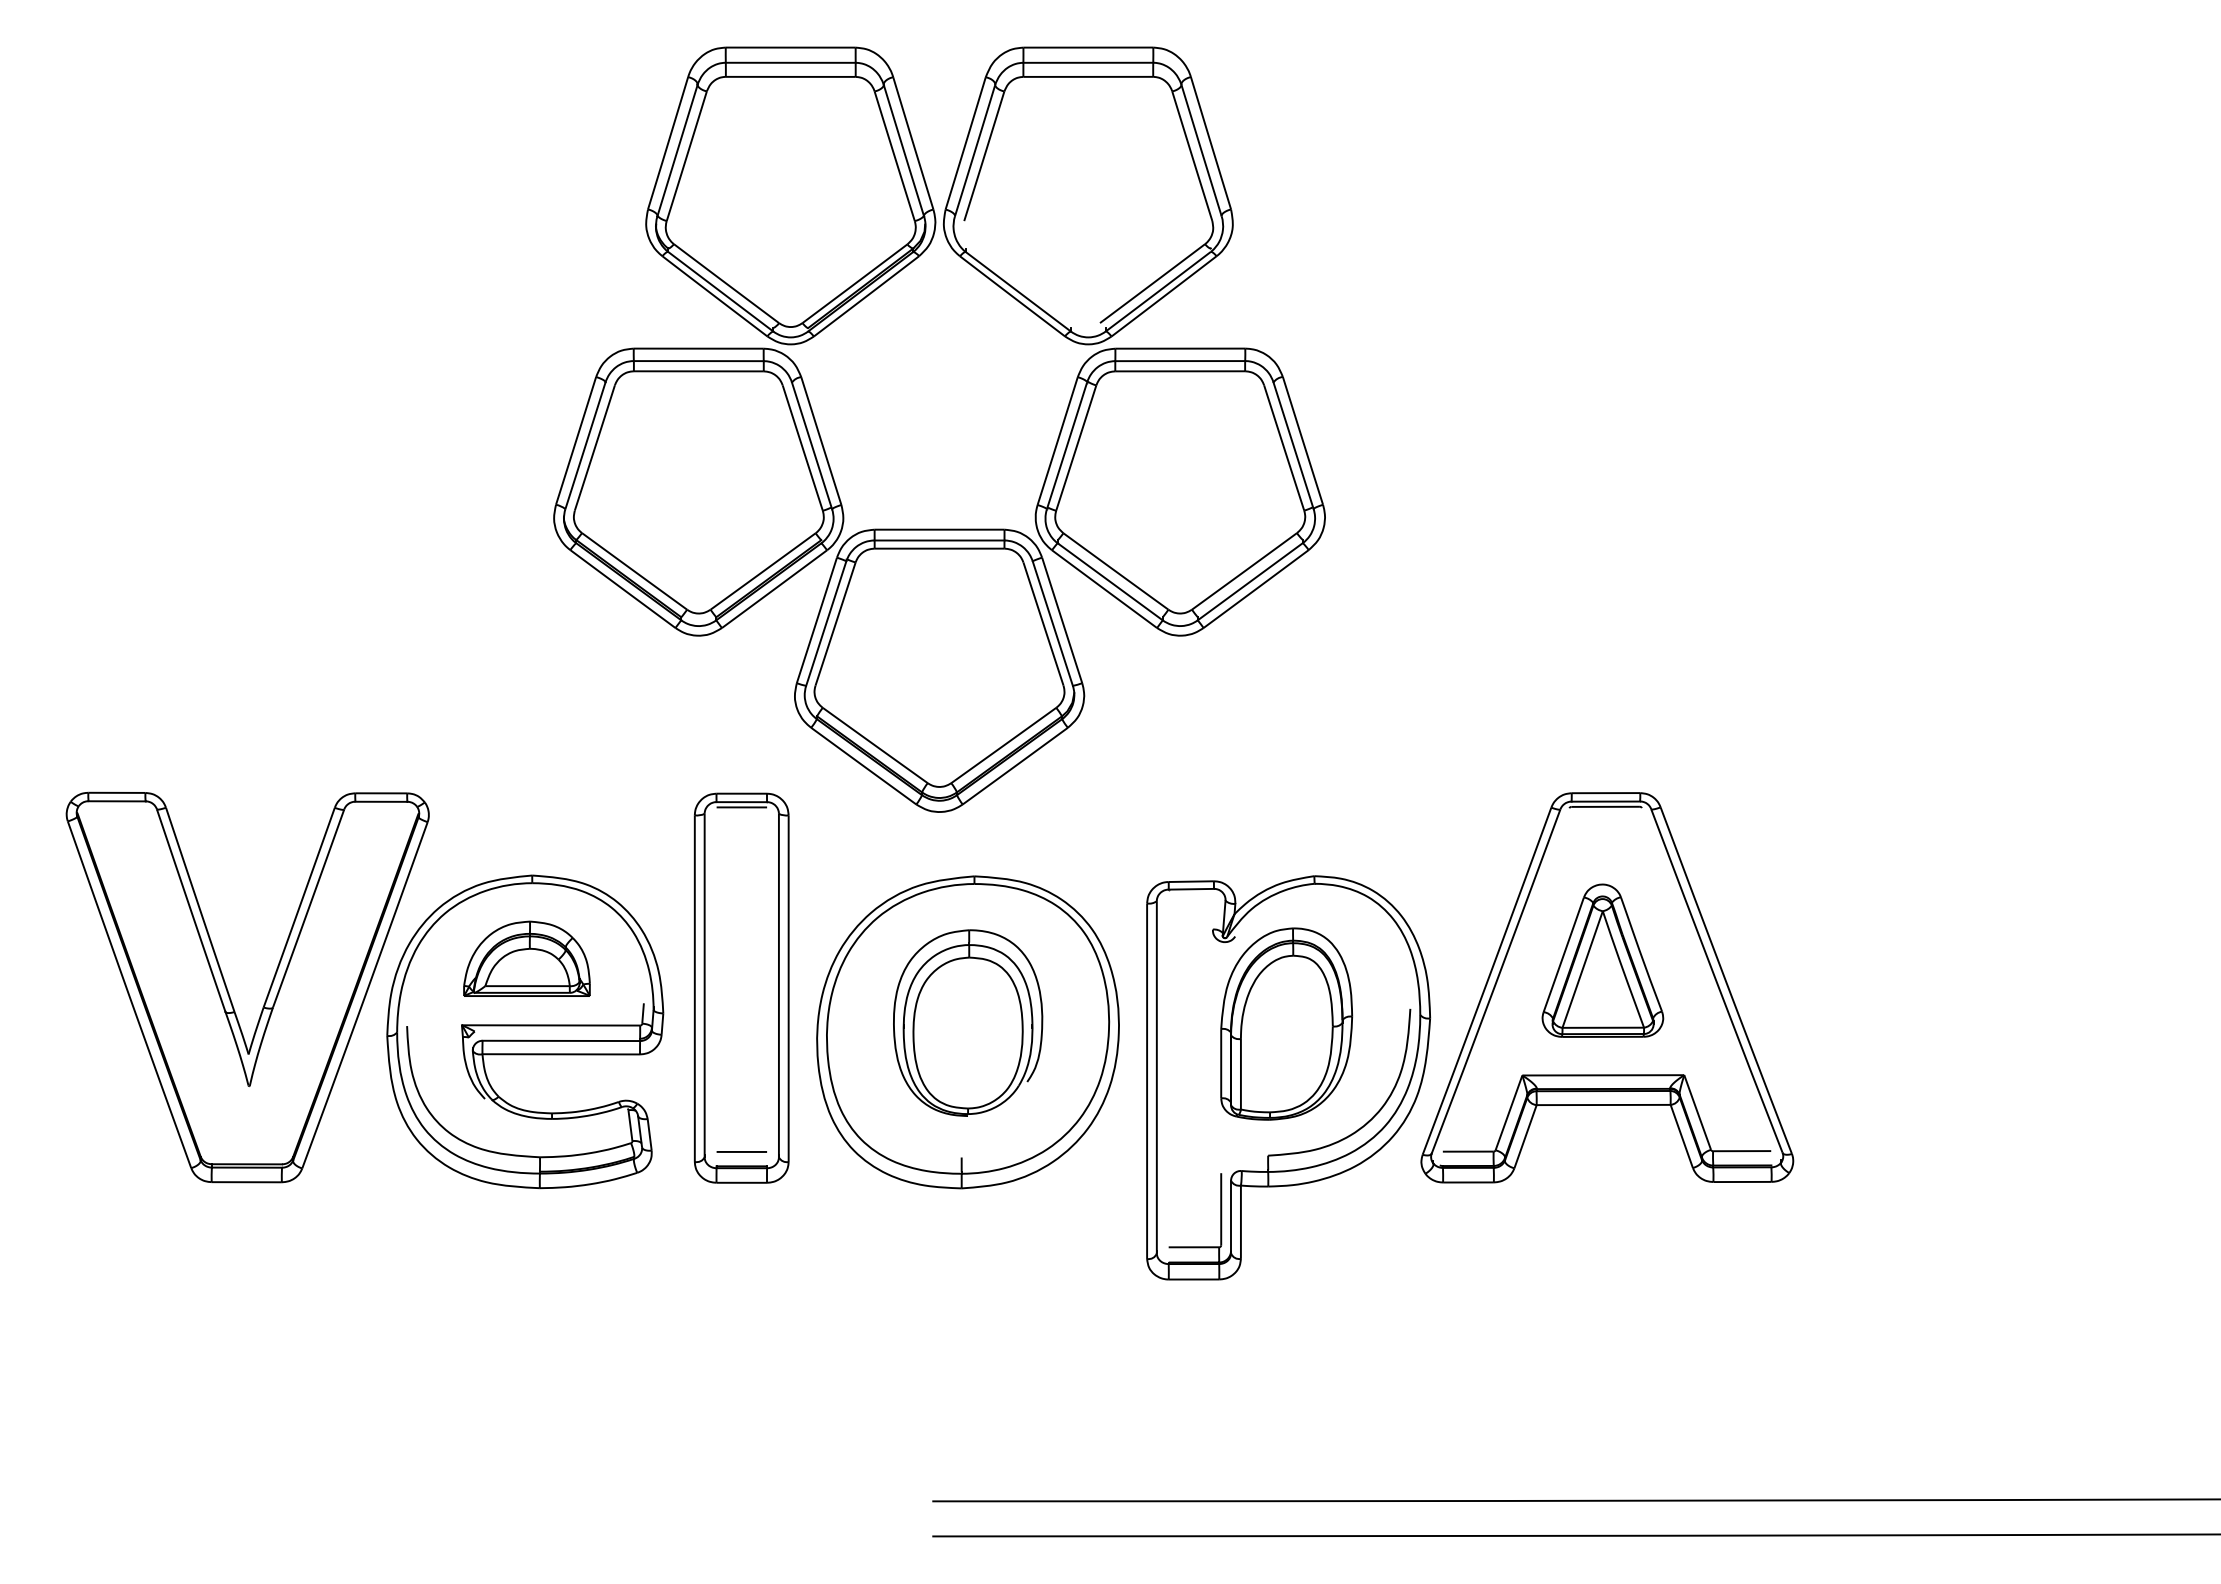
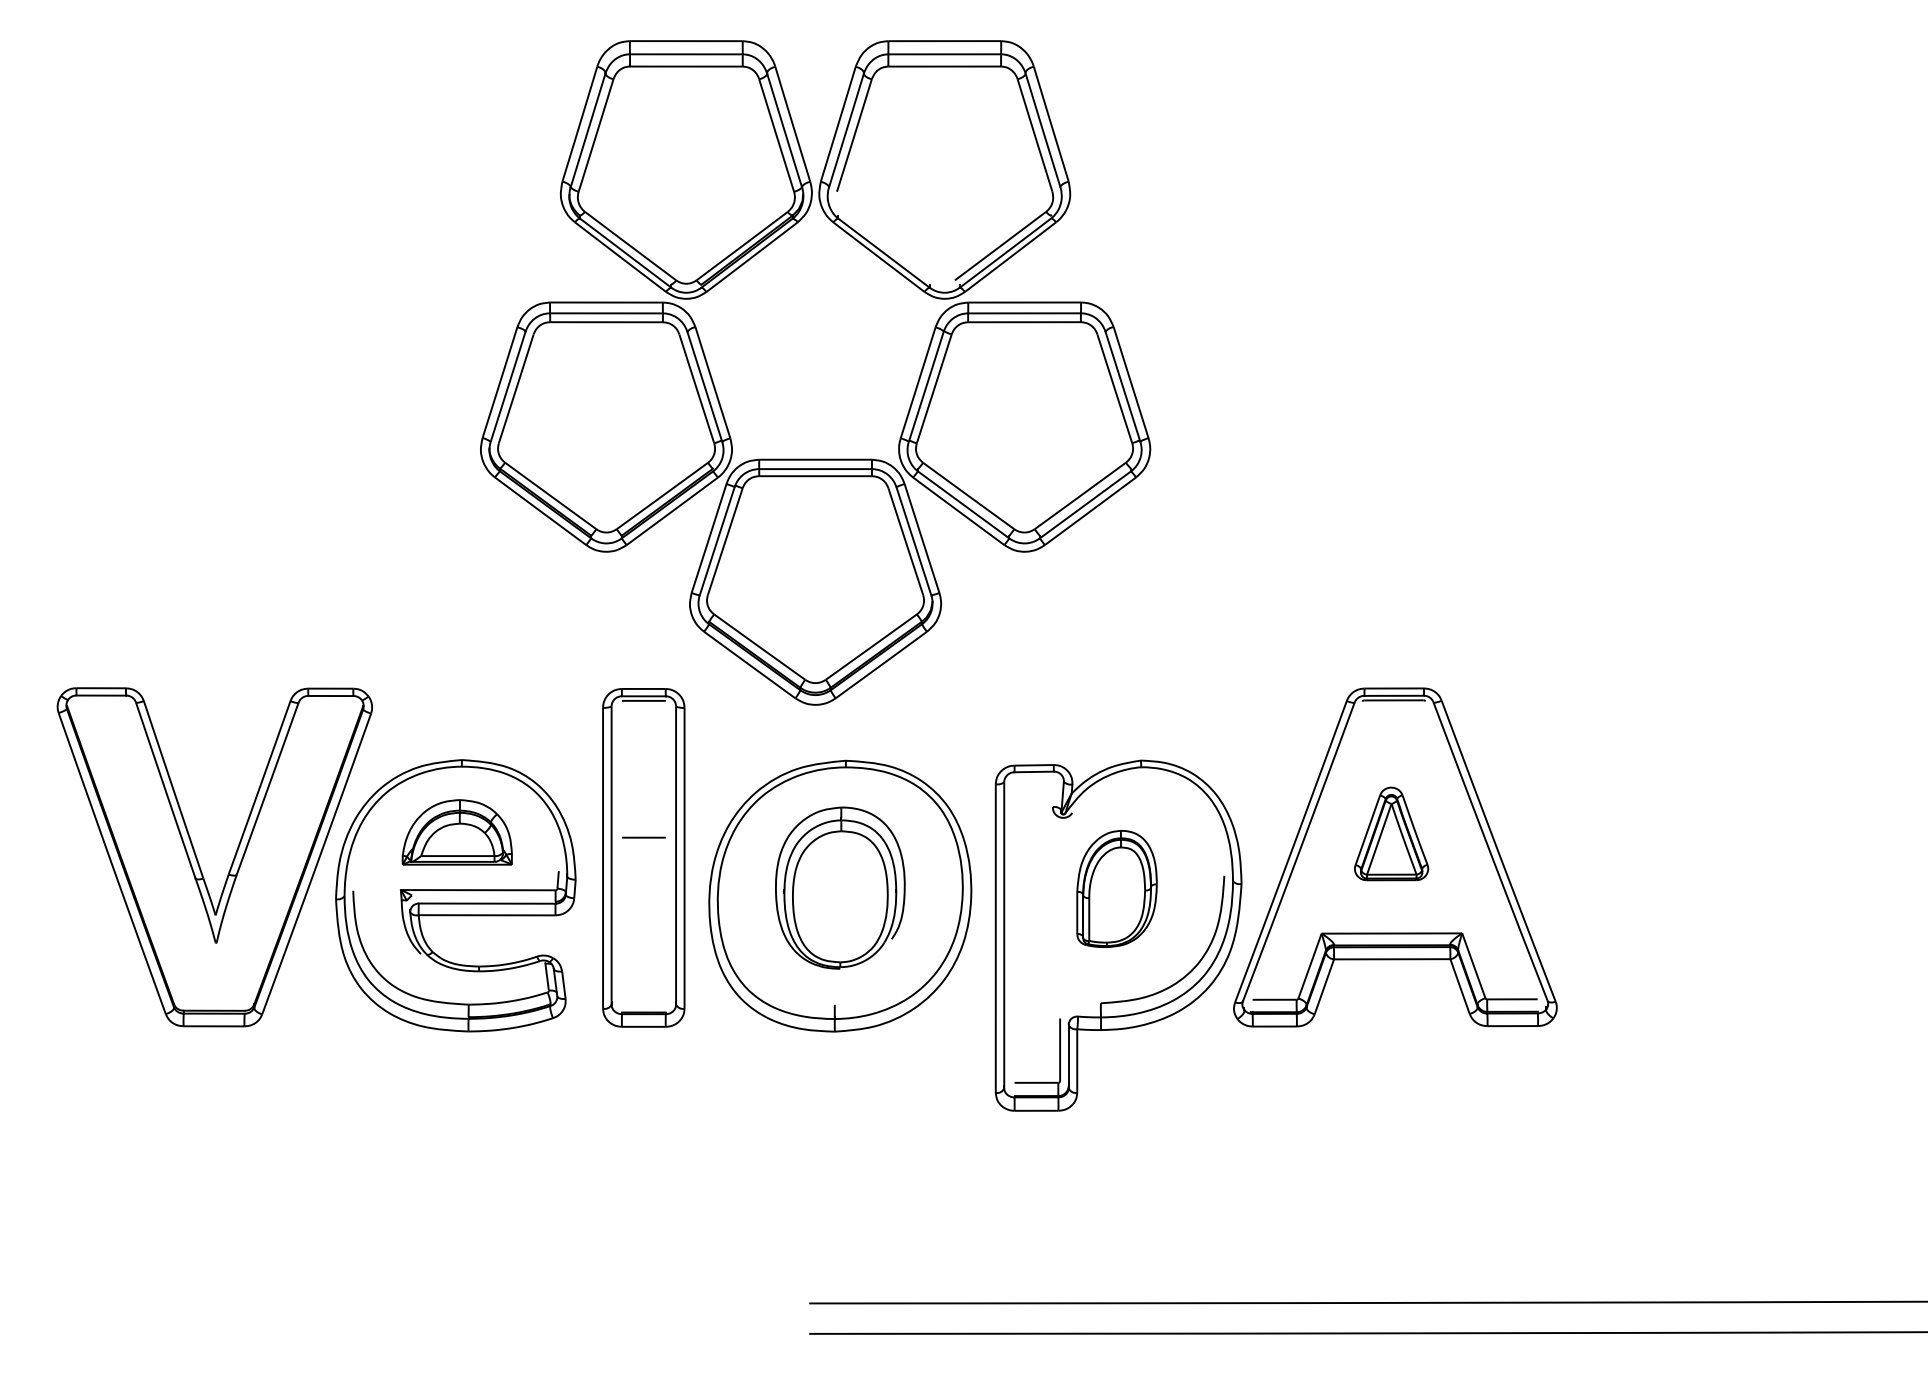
part: (1602, 960) -> (1391, 833), size x0.7
part: (1286, 1023) -> (1116, 888), size x0.7
line: (741, 1151) -> (643, 837), moved

